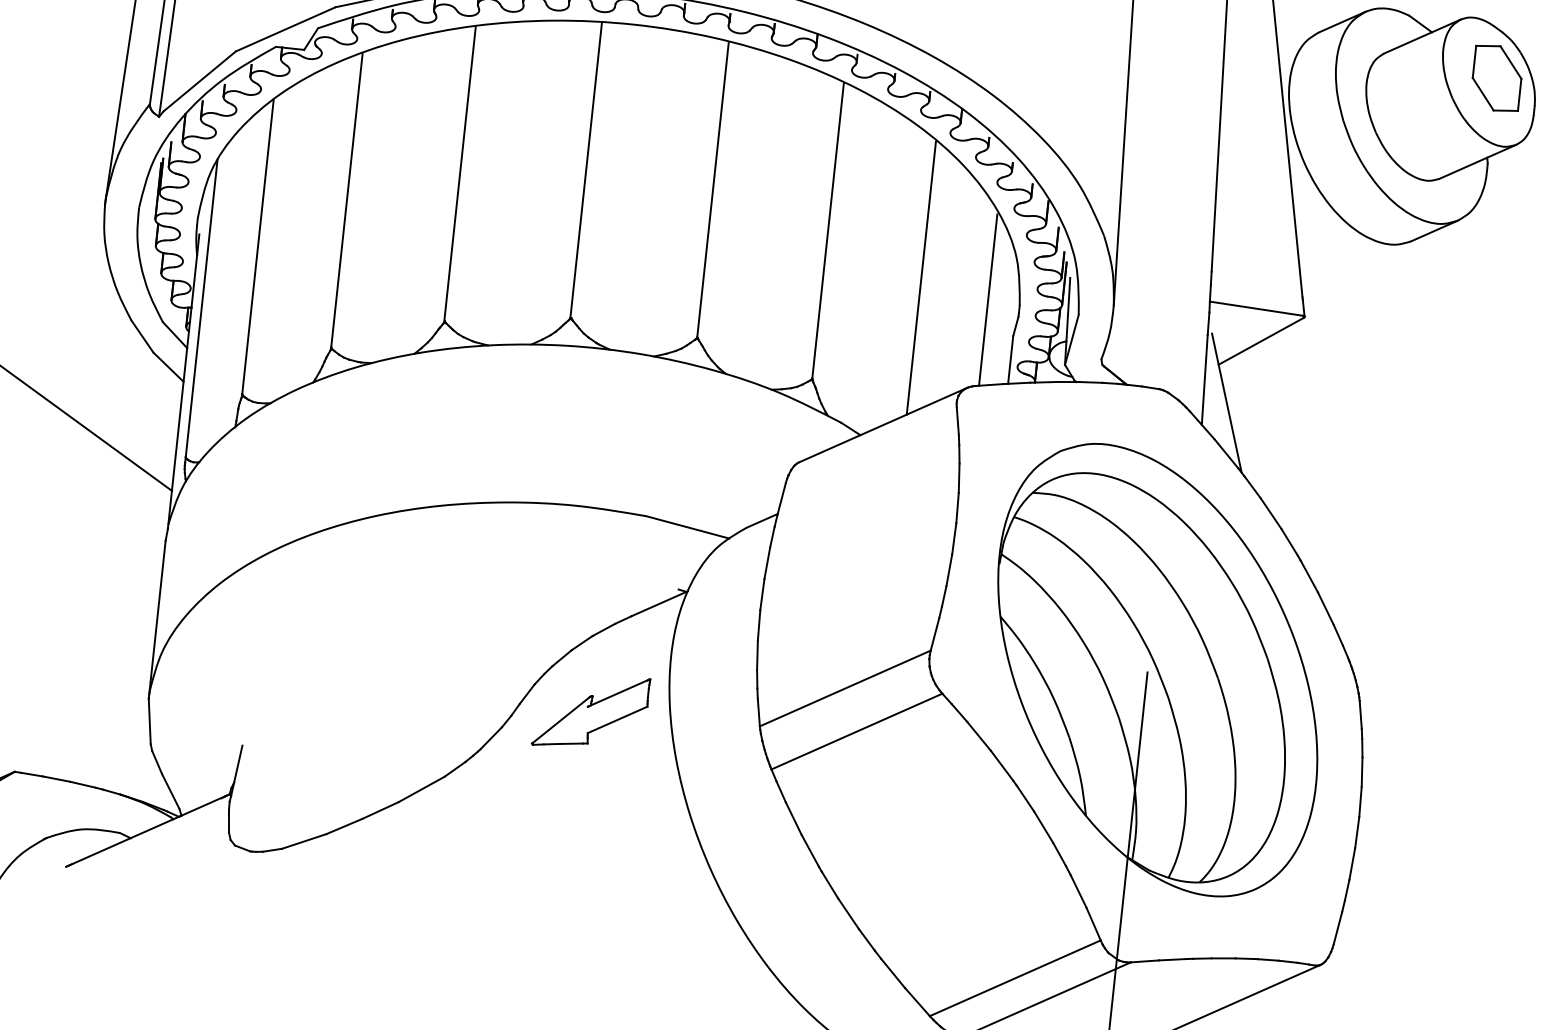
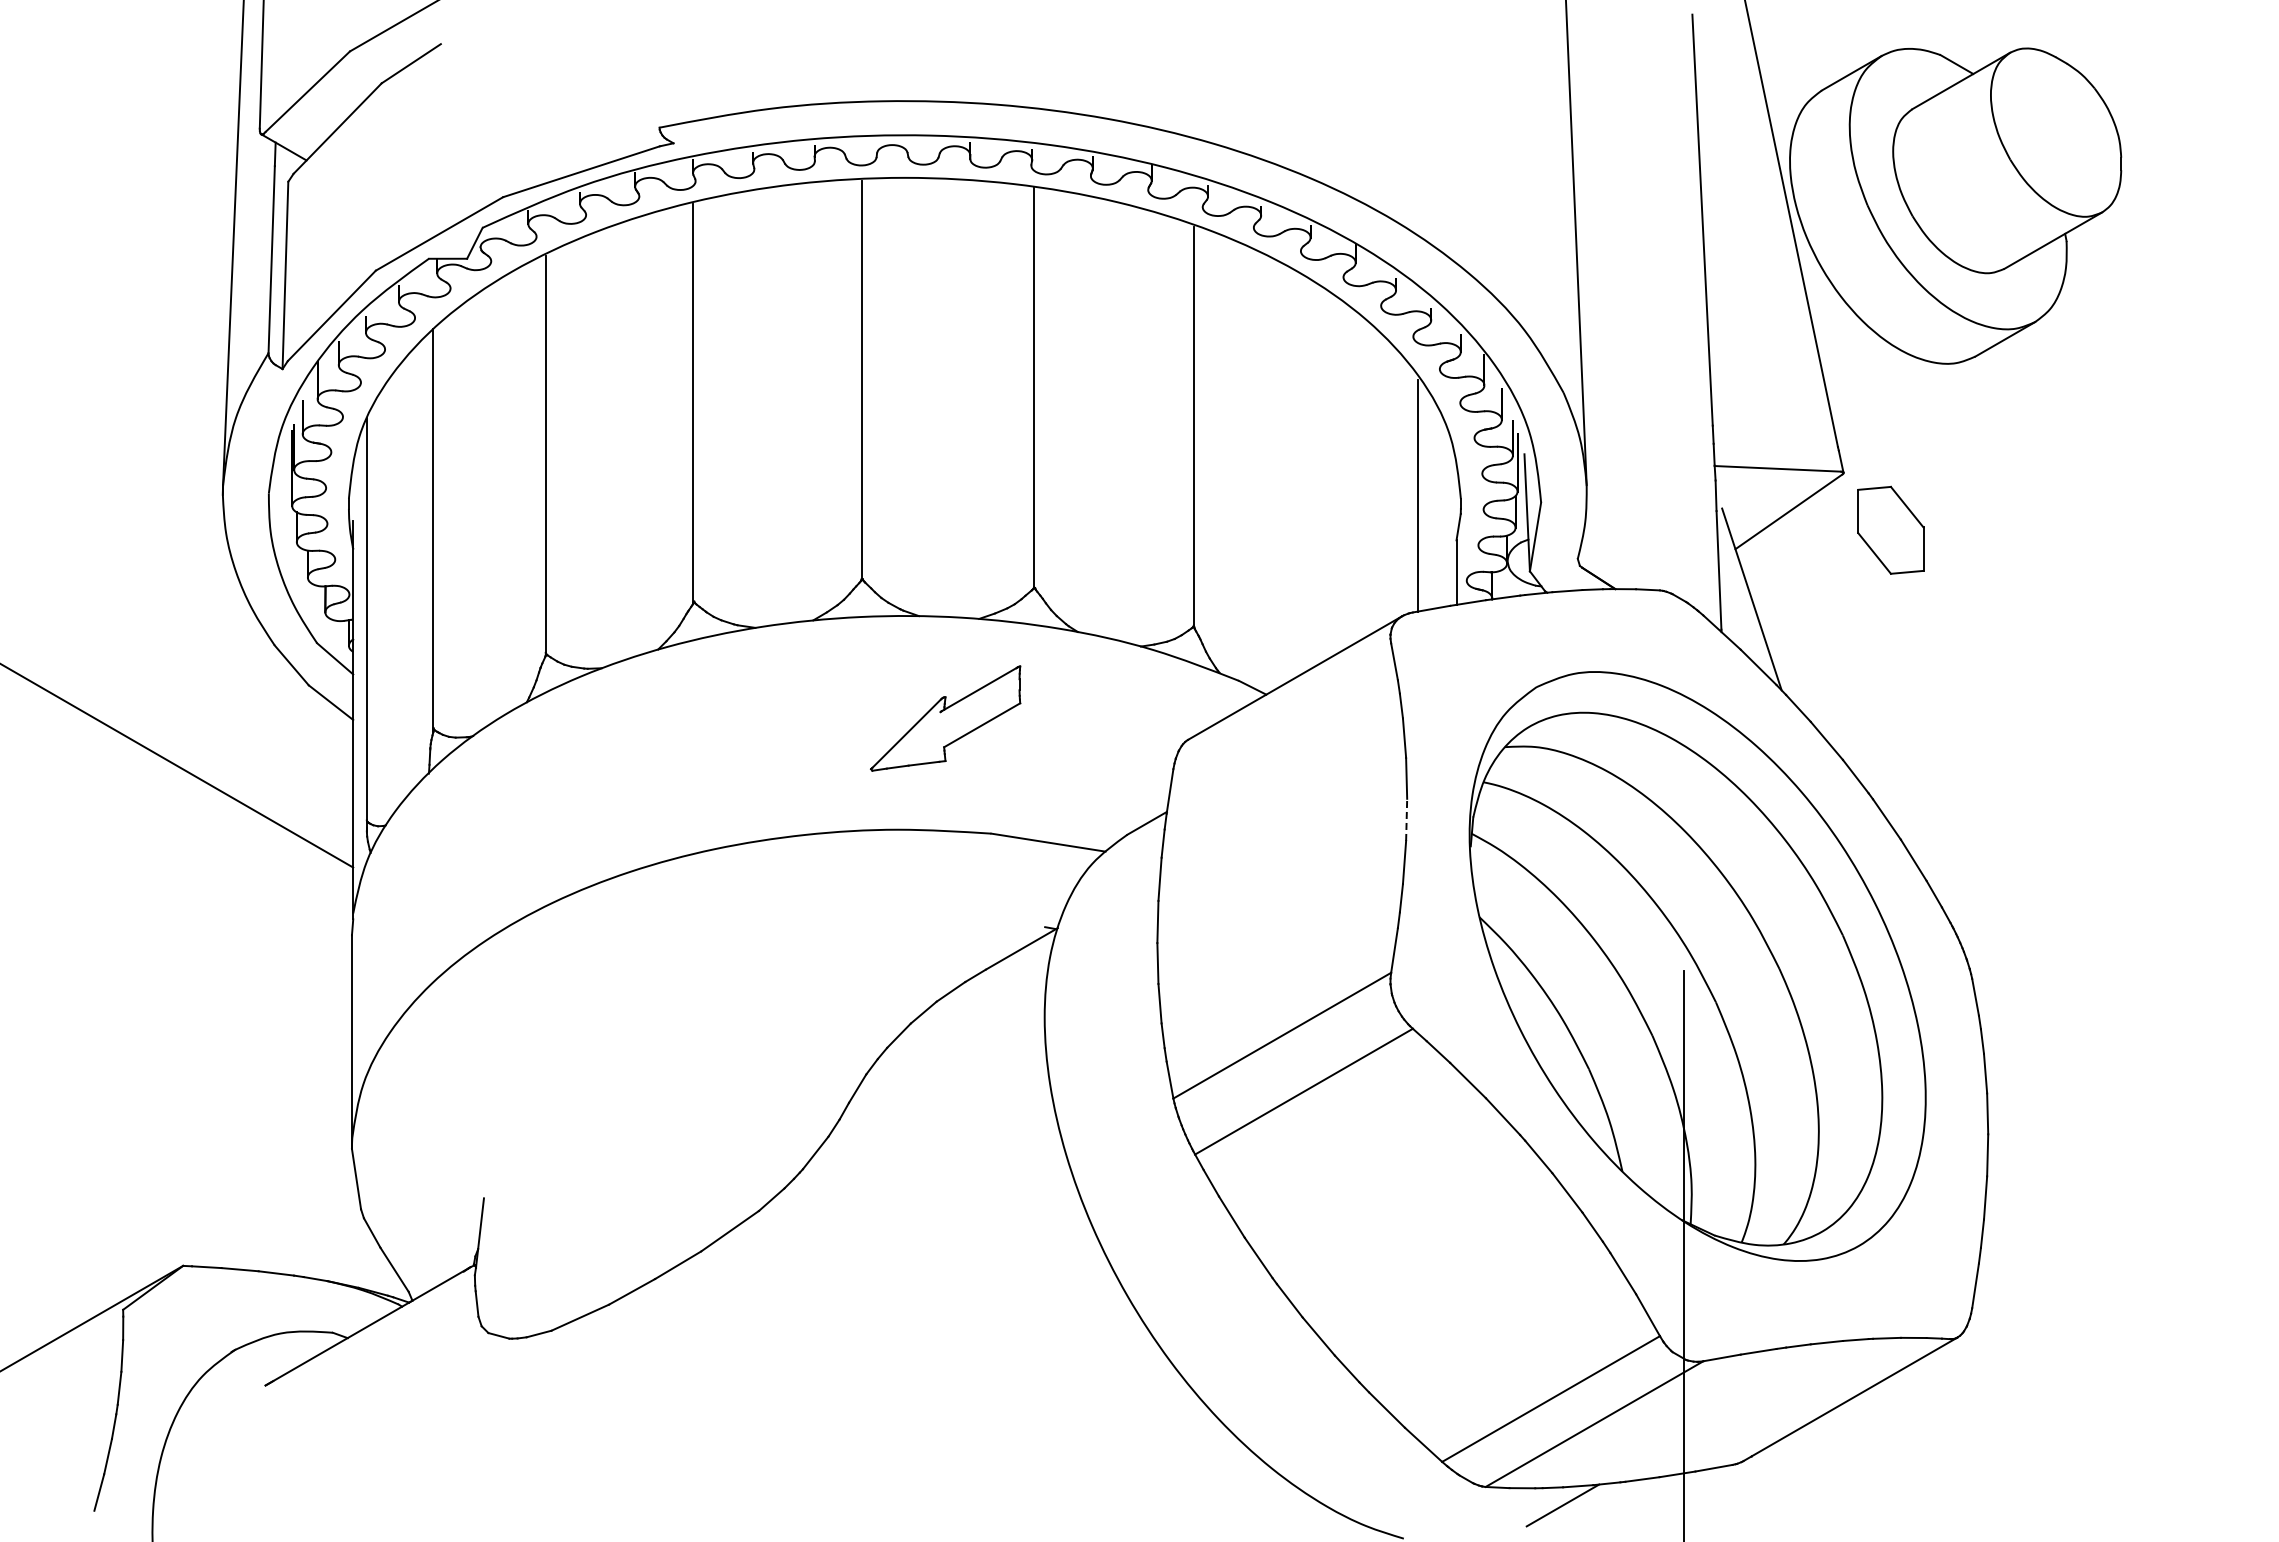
part: (1496, 77) -> (1890, 529), moved
line: (921, 277) -> (1325, 475), removed
line: (954, 538) -> (1406, 819), solid -> dashed
part: (591, 712) -> (945, 718), moved

